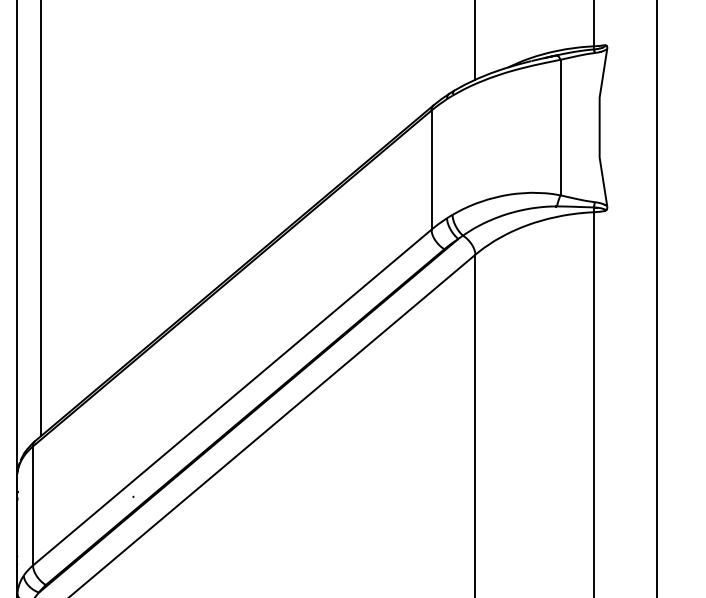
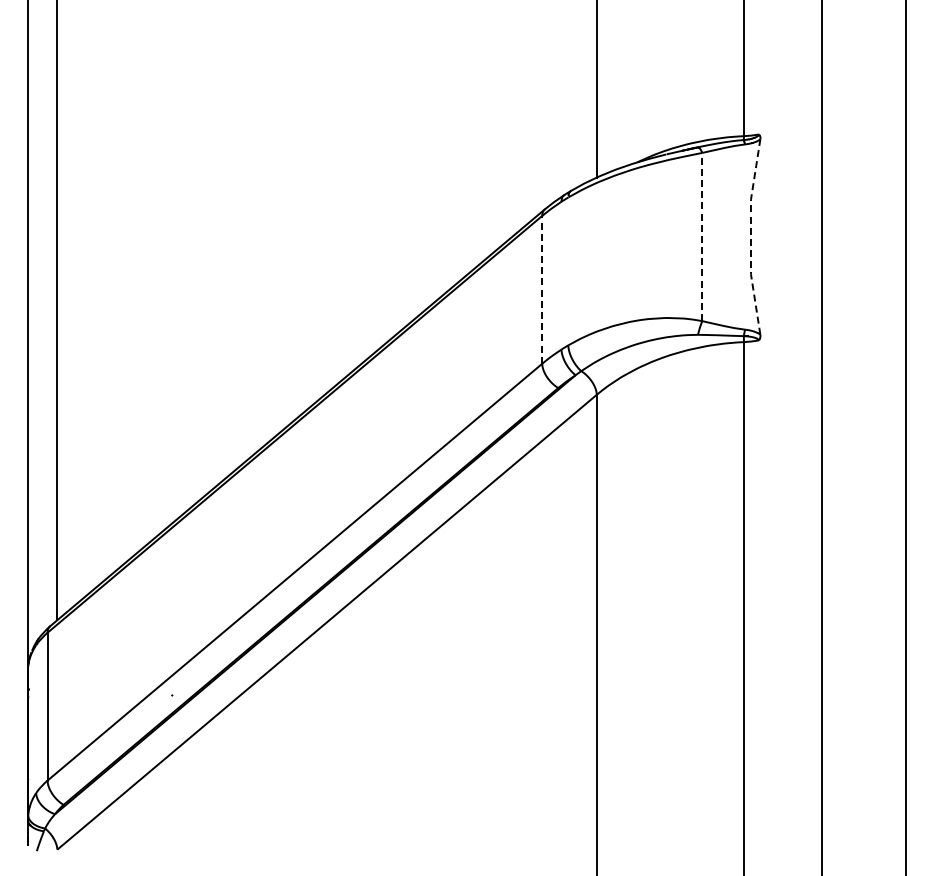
line: (560, 127) -> (702, 236), solid -> dashed
line: (599, 127) -> (750, 236), solid -> dashed
line: (431, 169) -> (542, 289), solid -> dashed

